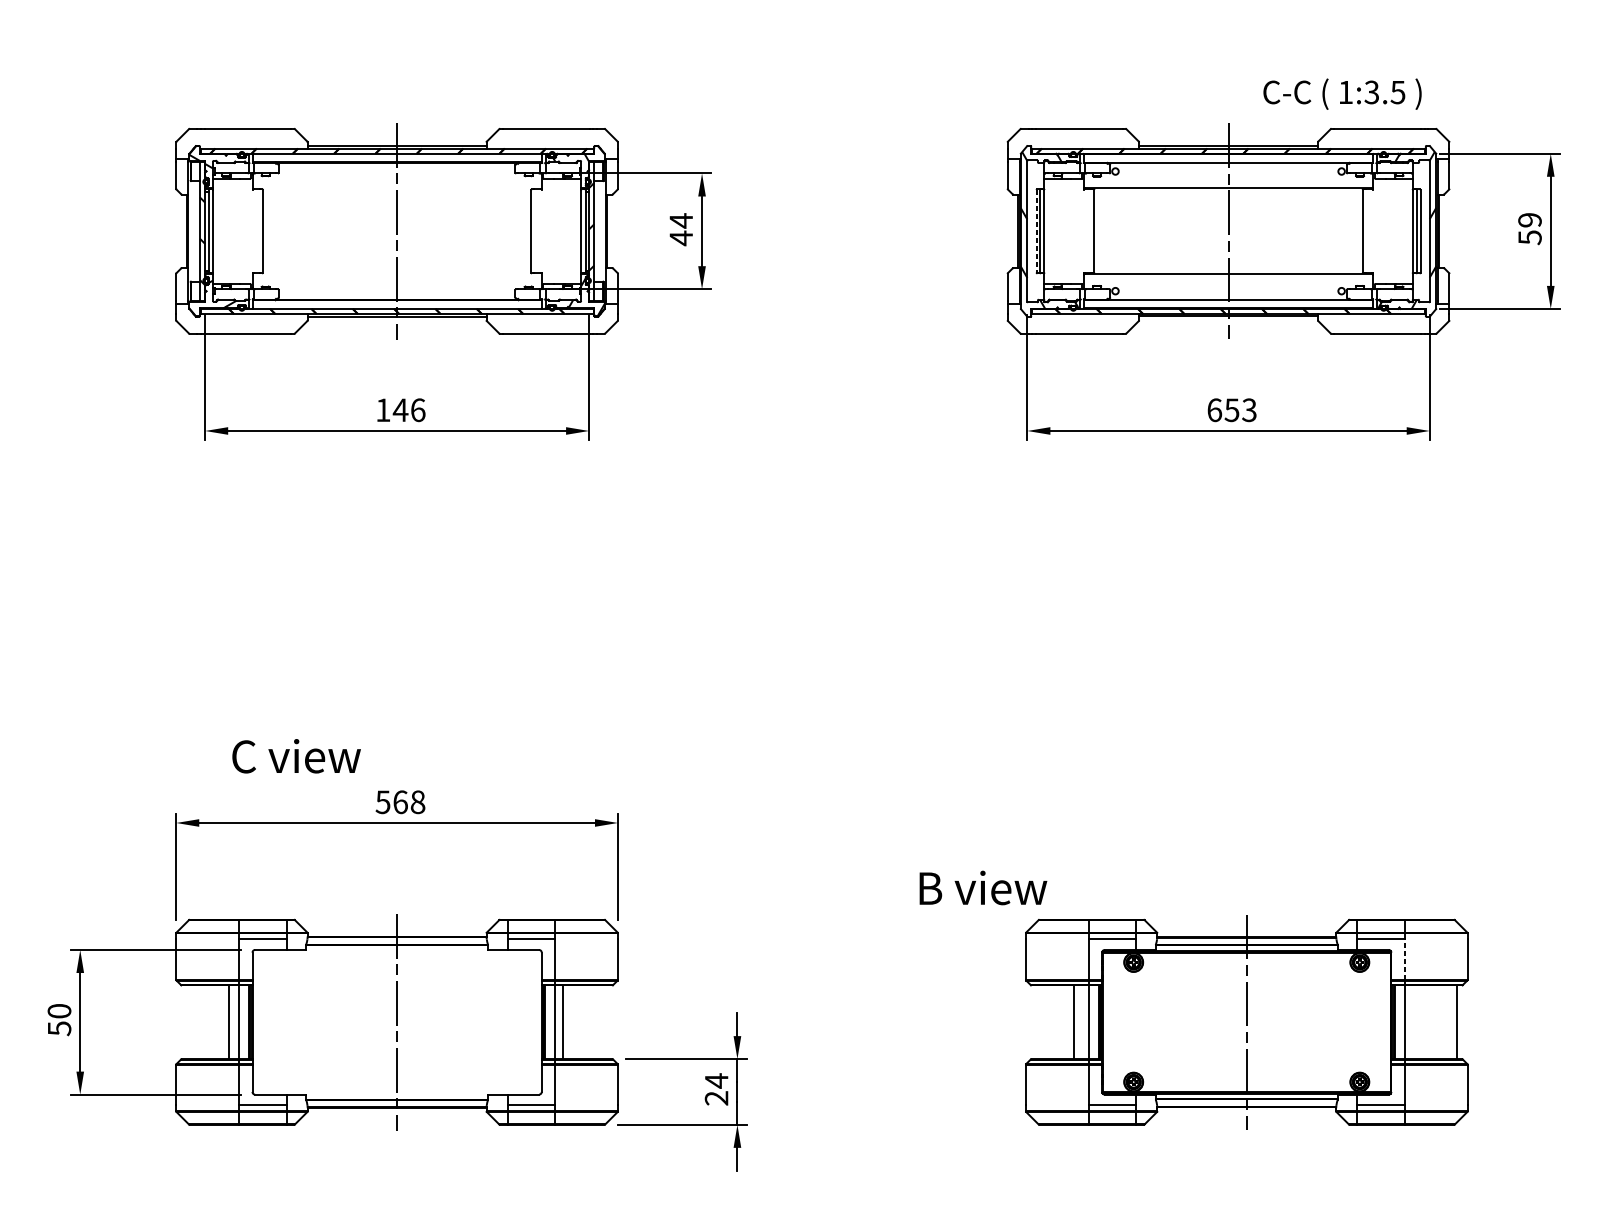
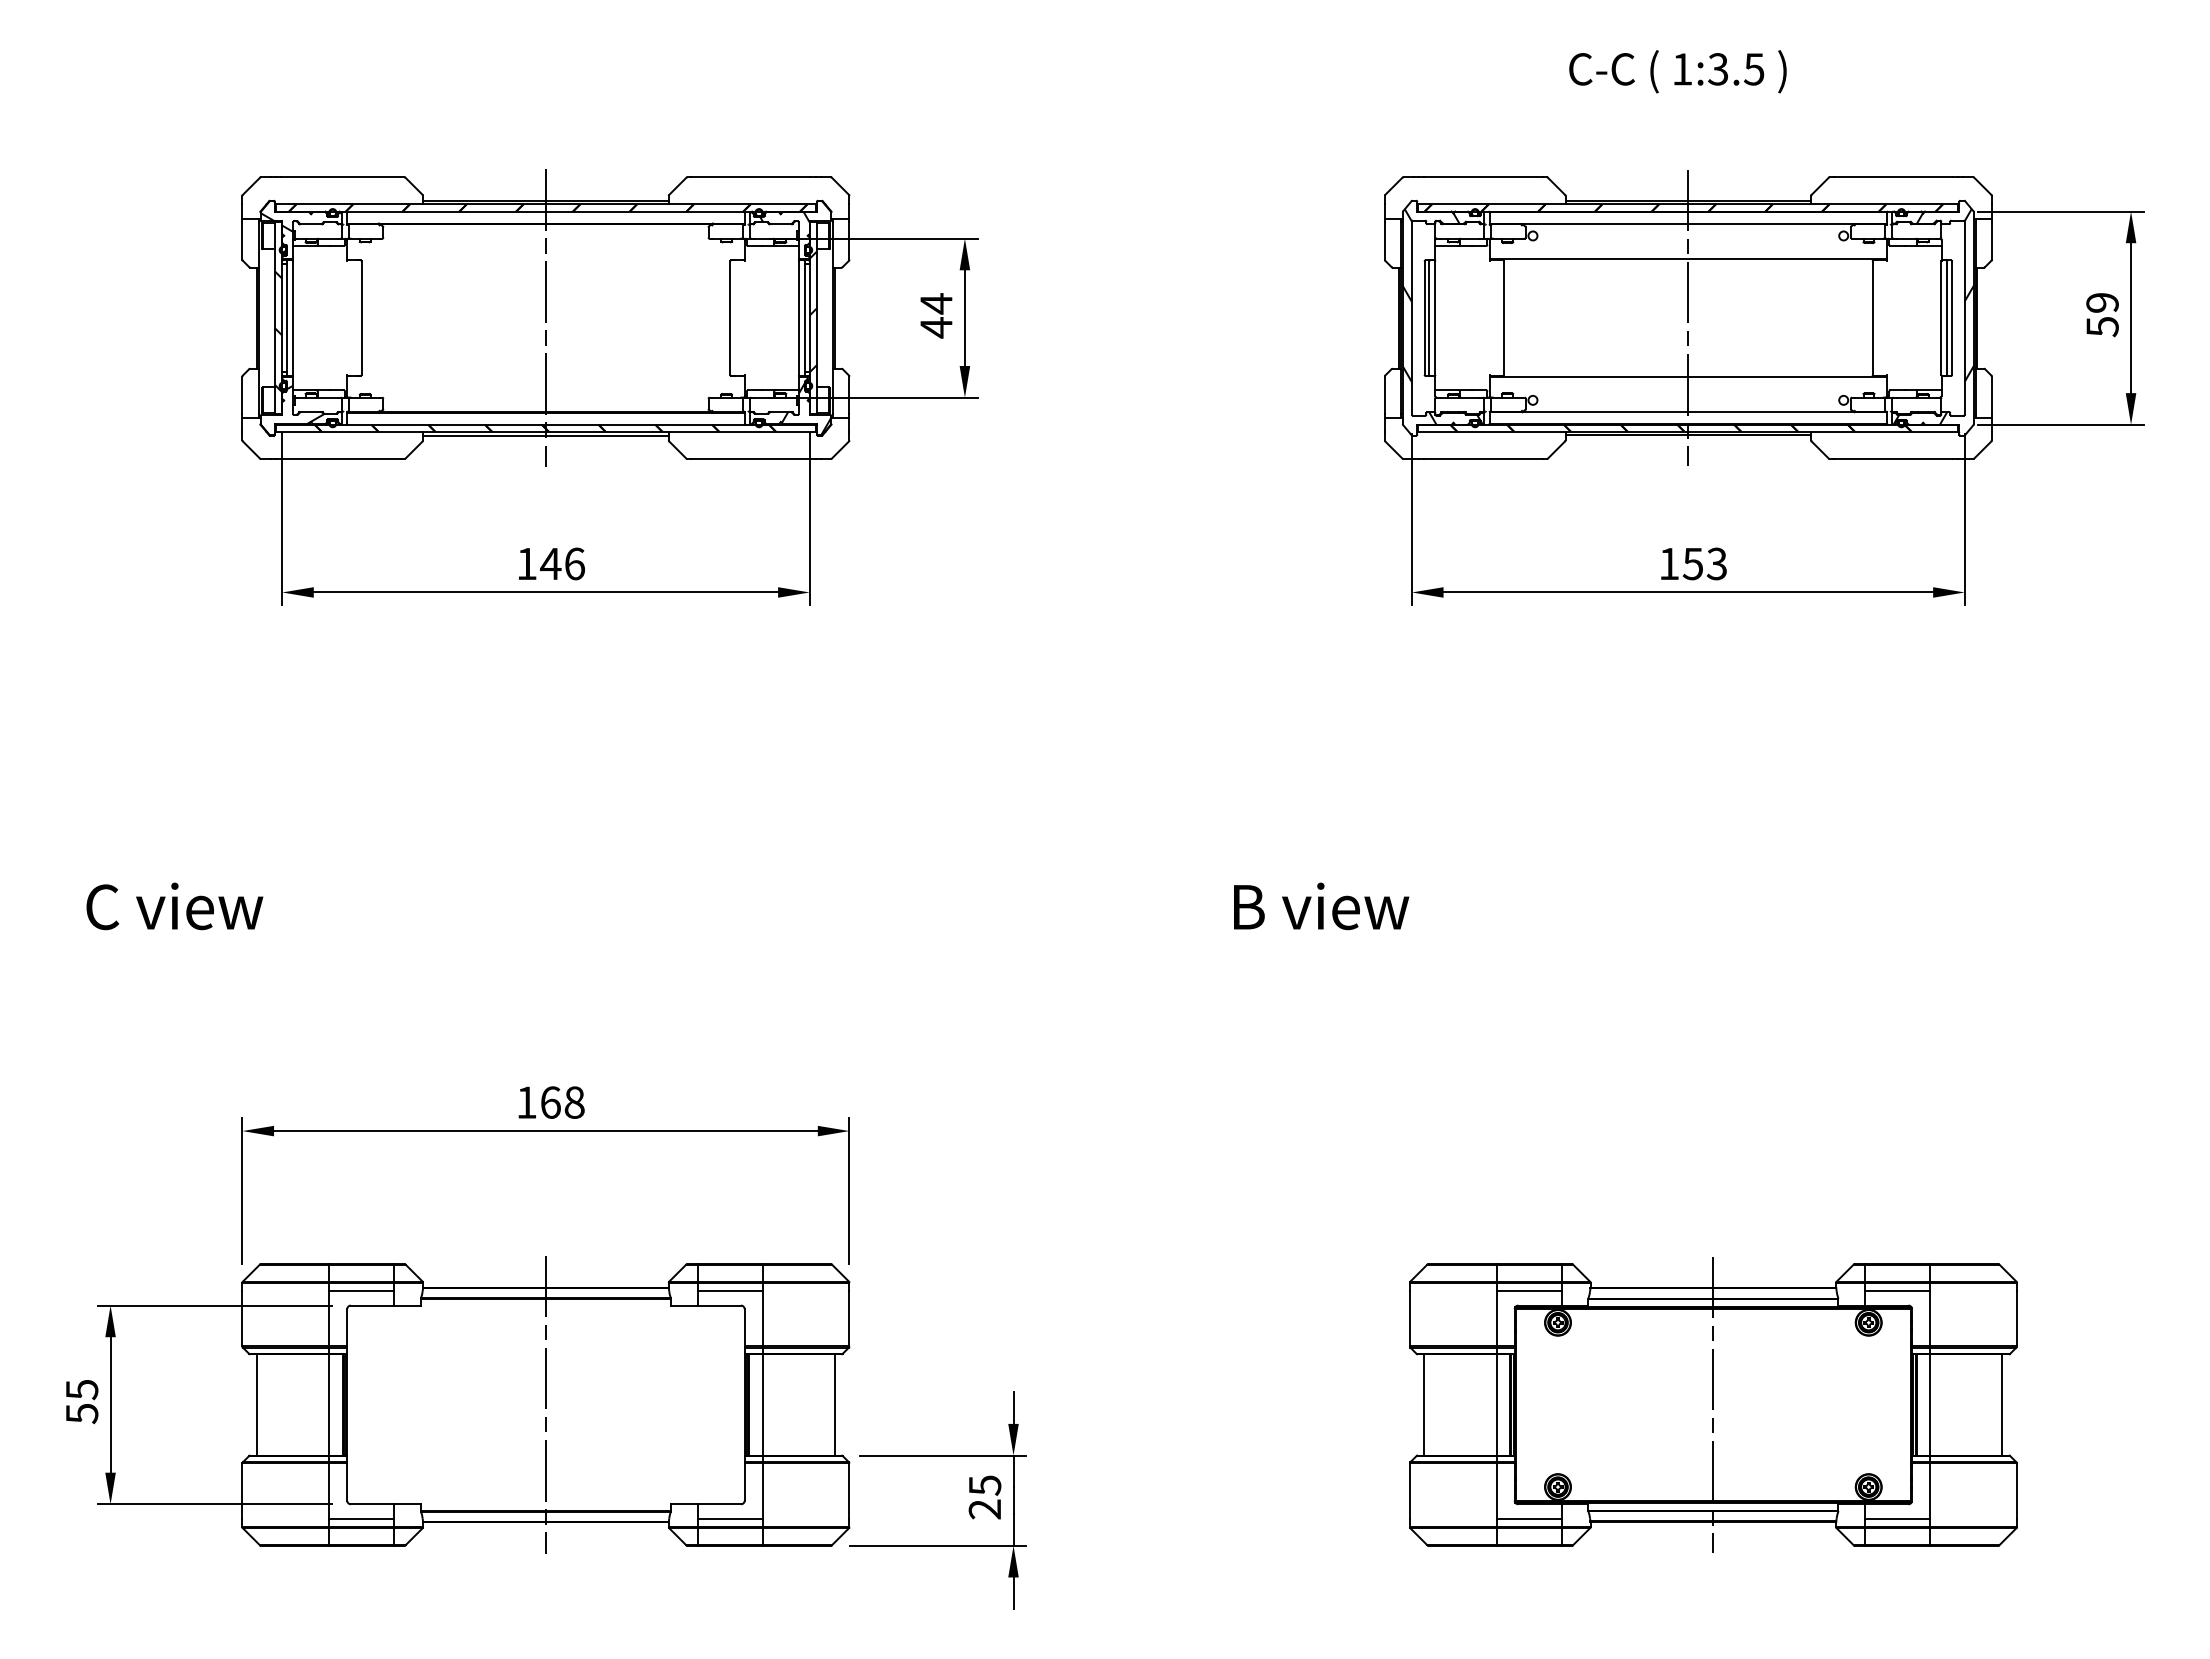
text: (1342, 94) -> (1677, 71), moved
line: (1036, 231) -> (1424, 318), dashed -> solid
text: (1214, 409) -> (1669, 563), 653 -> 153
text: (296, 756) -> (174, 906), moved
text: (382, 802) -> (526, 1102), 568 -> 168
text: (983, 888) -> (1321, 906), moved
line: (1404, 959) -> (1930, 1318), dashed -> solid
text: (59, 1011) -> (81, 1389), 50 -> 55
line: (228, 1021) -> (256, 1404), moved
line: (563, 1021) -> (835, 1404), moved
line: (1073, 1021) -> (1424, 1404), moved
text: (717, 1080) -> (985, 1485), 24 -> 25

